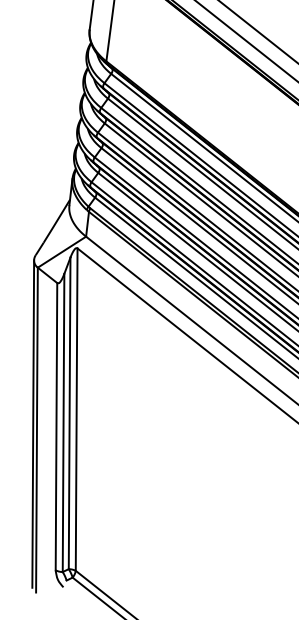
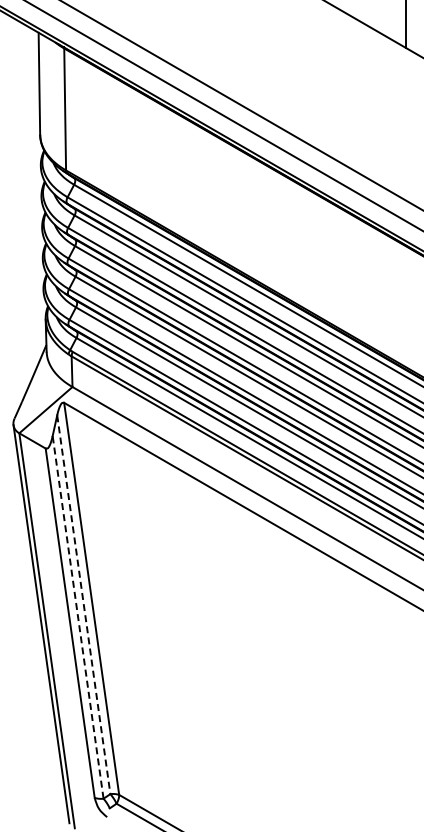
line: (69, 414) -> (83, 605), solid -> dashed
line: (63, 422) -> (78, 616), solid -> dashed

